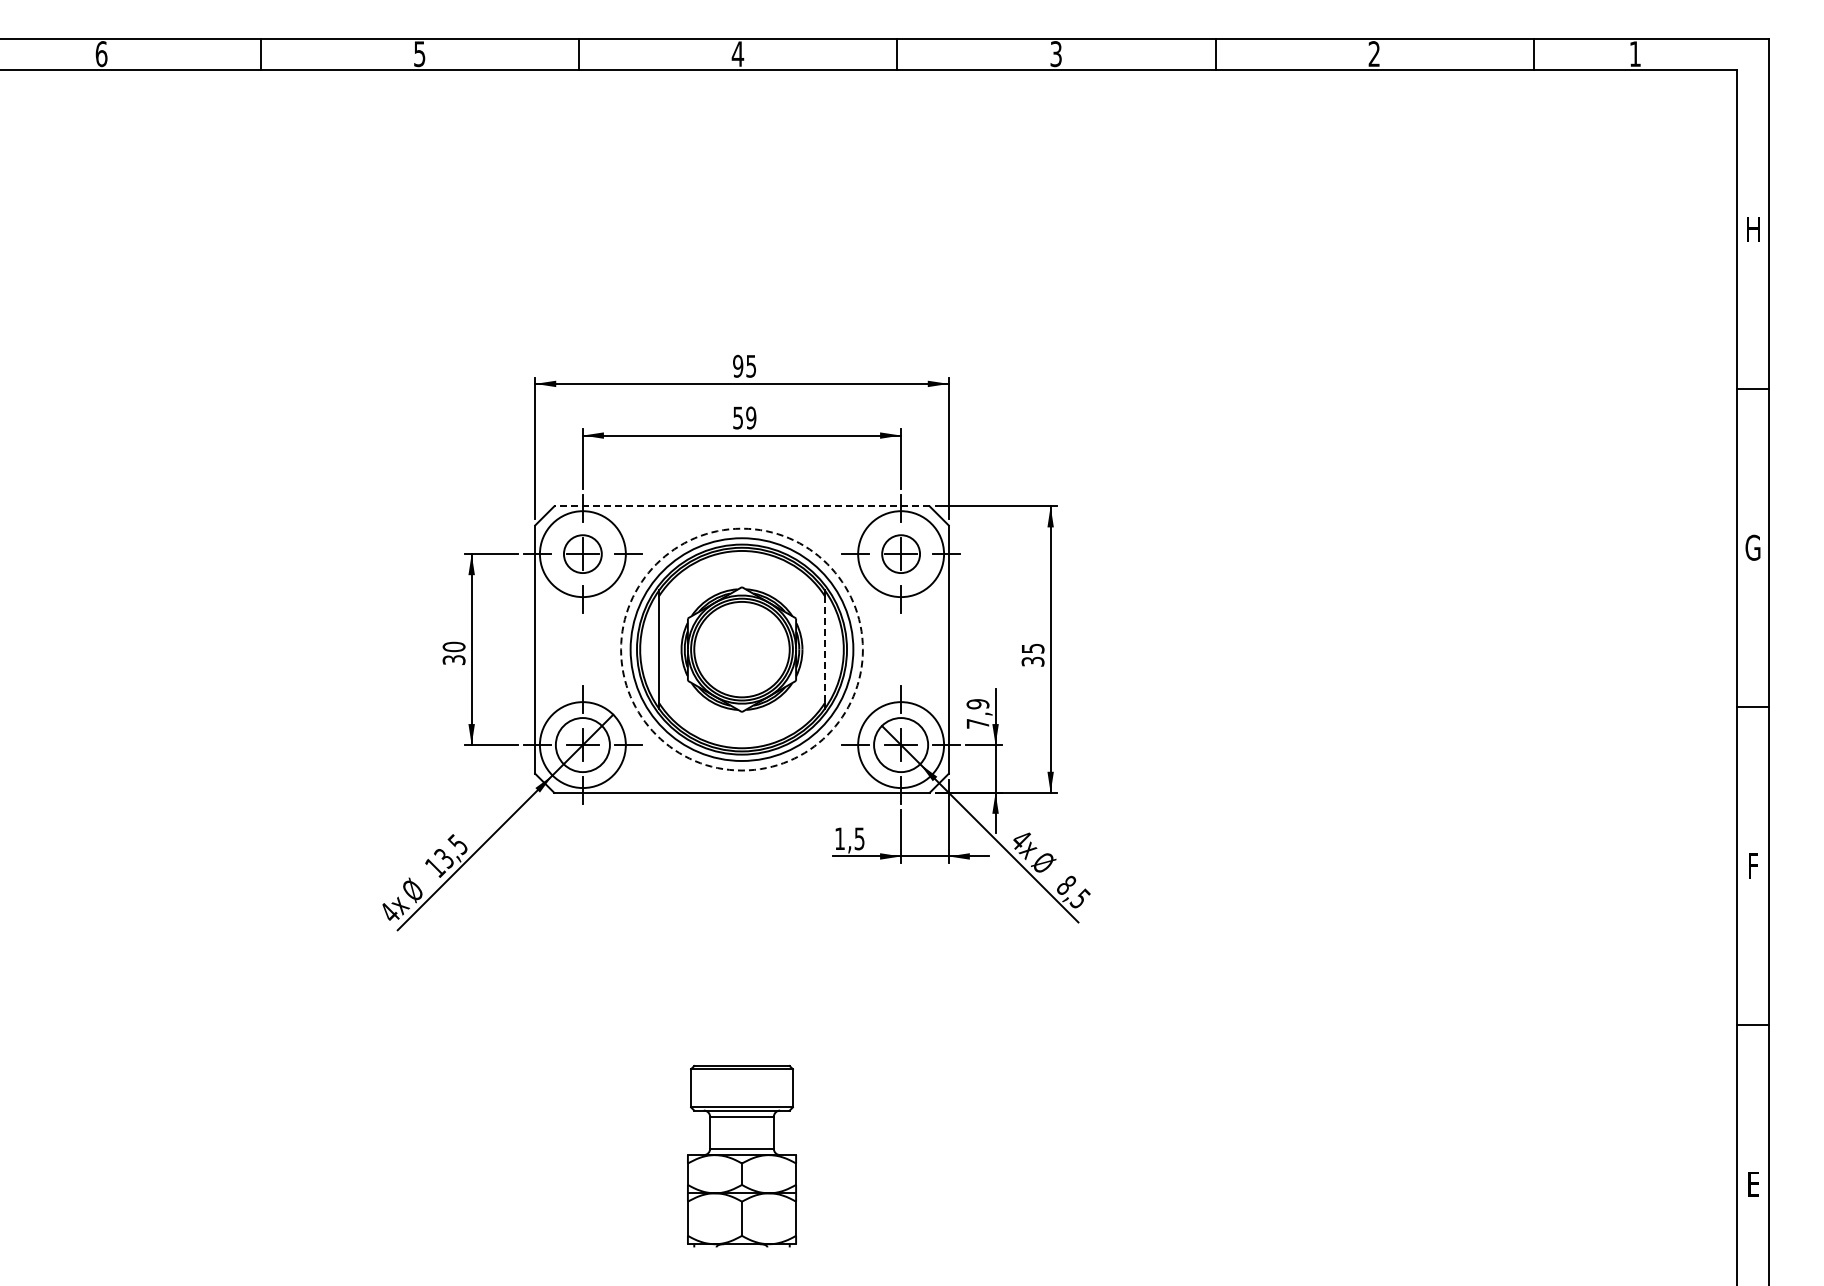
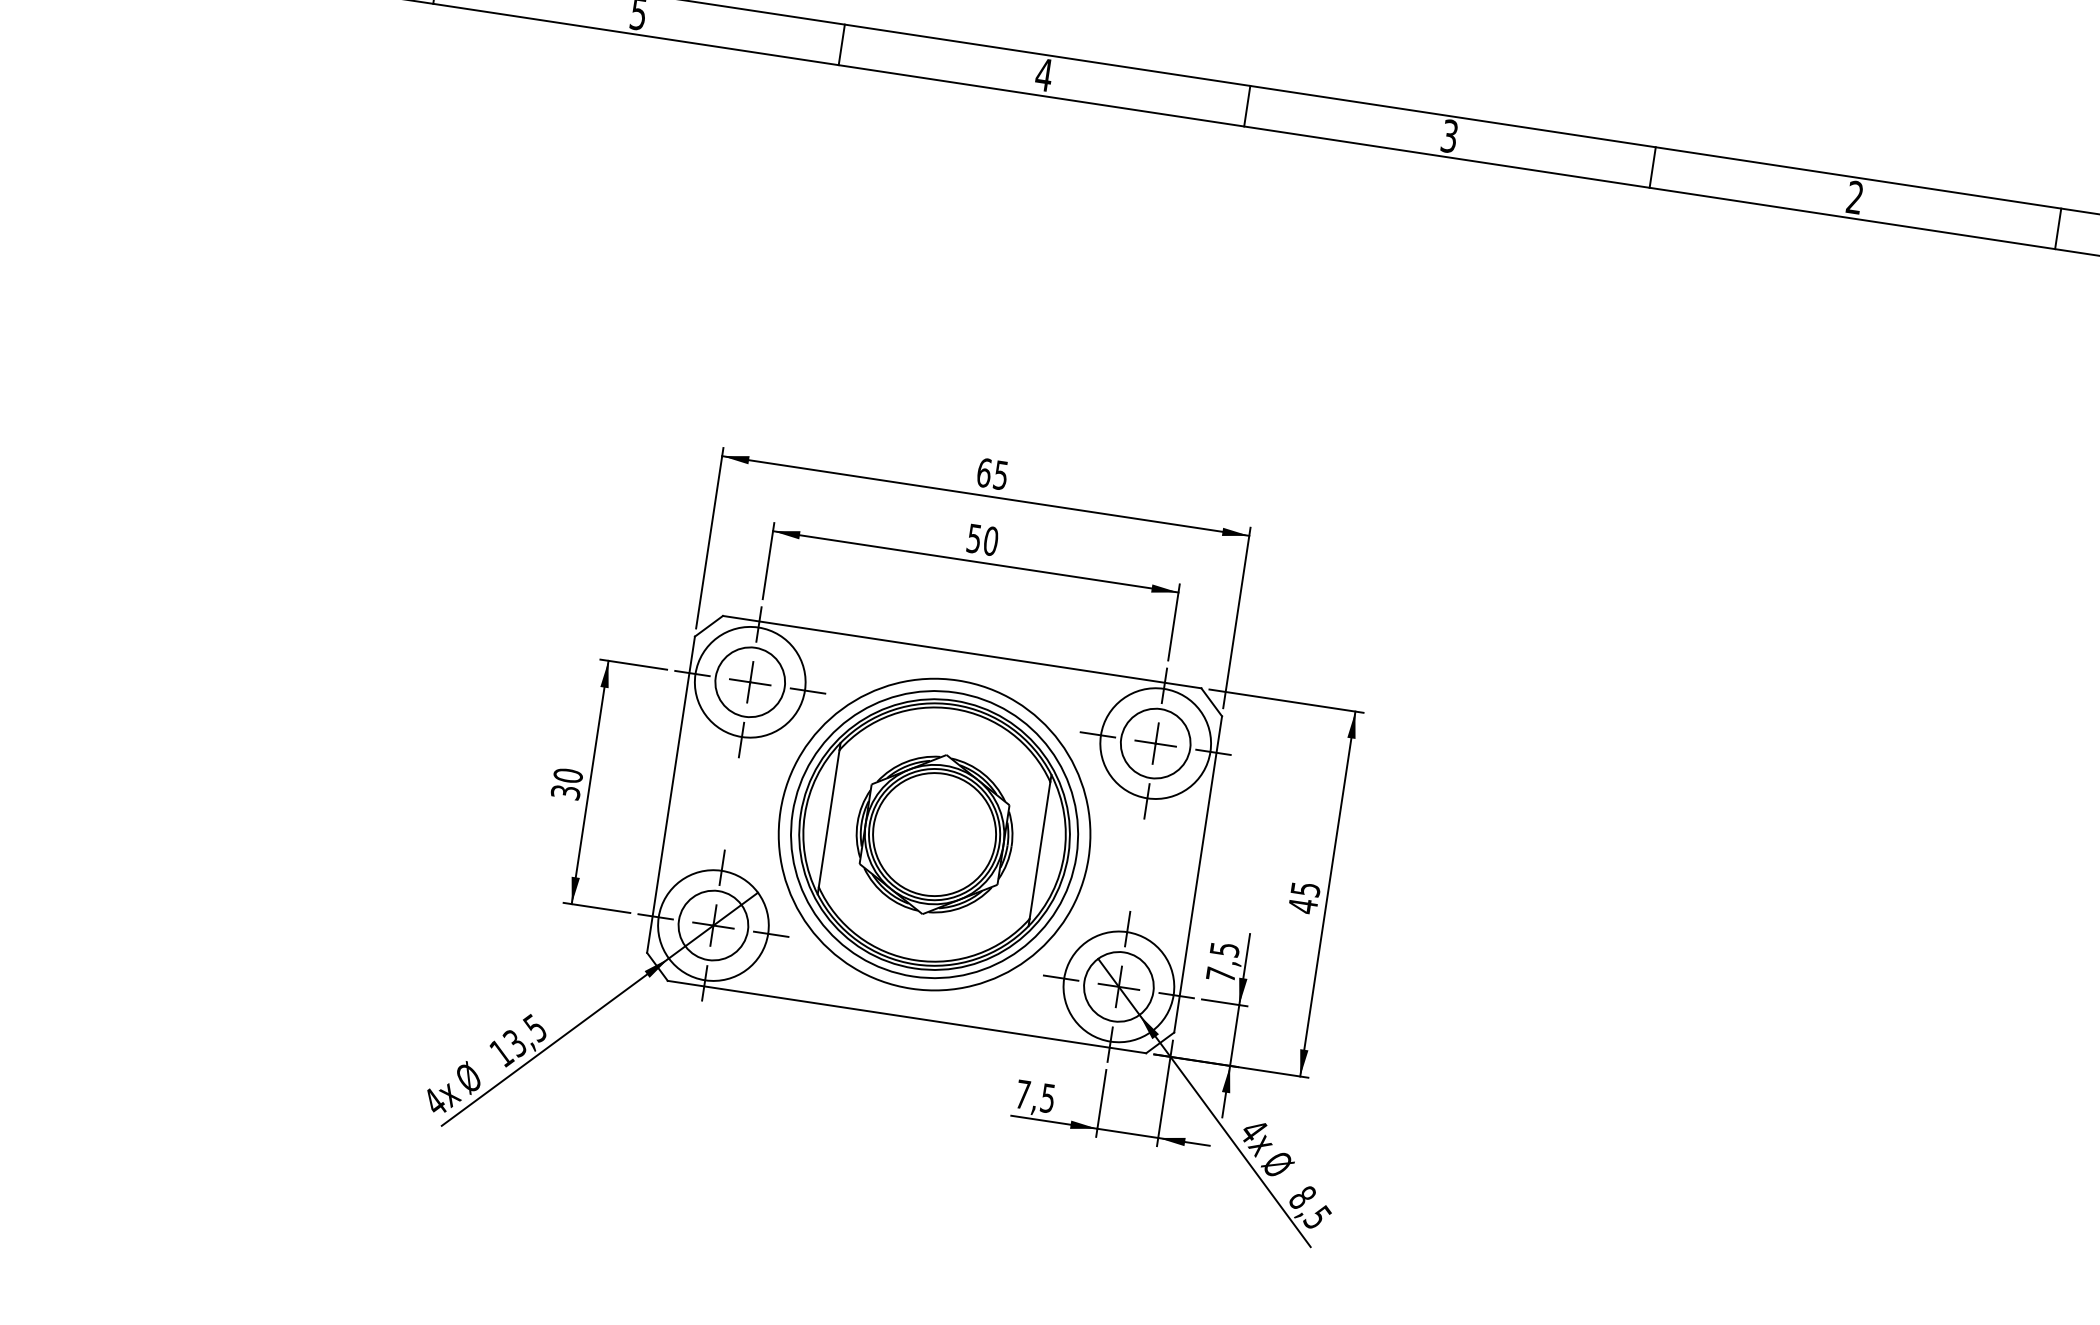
text: (738, 365) -> (984, 471), 95 -> 65
text: (751, 417) -> (991, 540), 59 -> 50
line: (742, 506) -> (962, 652), dashed -> solid
circle: (582, 554) -> (749, 682), size x1.43
circle: (901, 554) -> (1156, 744), size x1.43
circle: (741, 649) -> (933, 834), dashed -> solid
line: (824, 649) -> (1039, 850), dashed -> solid
text: (1032, 661) -> (1302, 905), 35 -> 45
text: (977, 704) -> (1224, 949), 7,9 -> 7,5
text: (839, 838) -> (1022, 1094), 1,5 -> 7,5

